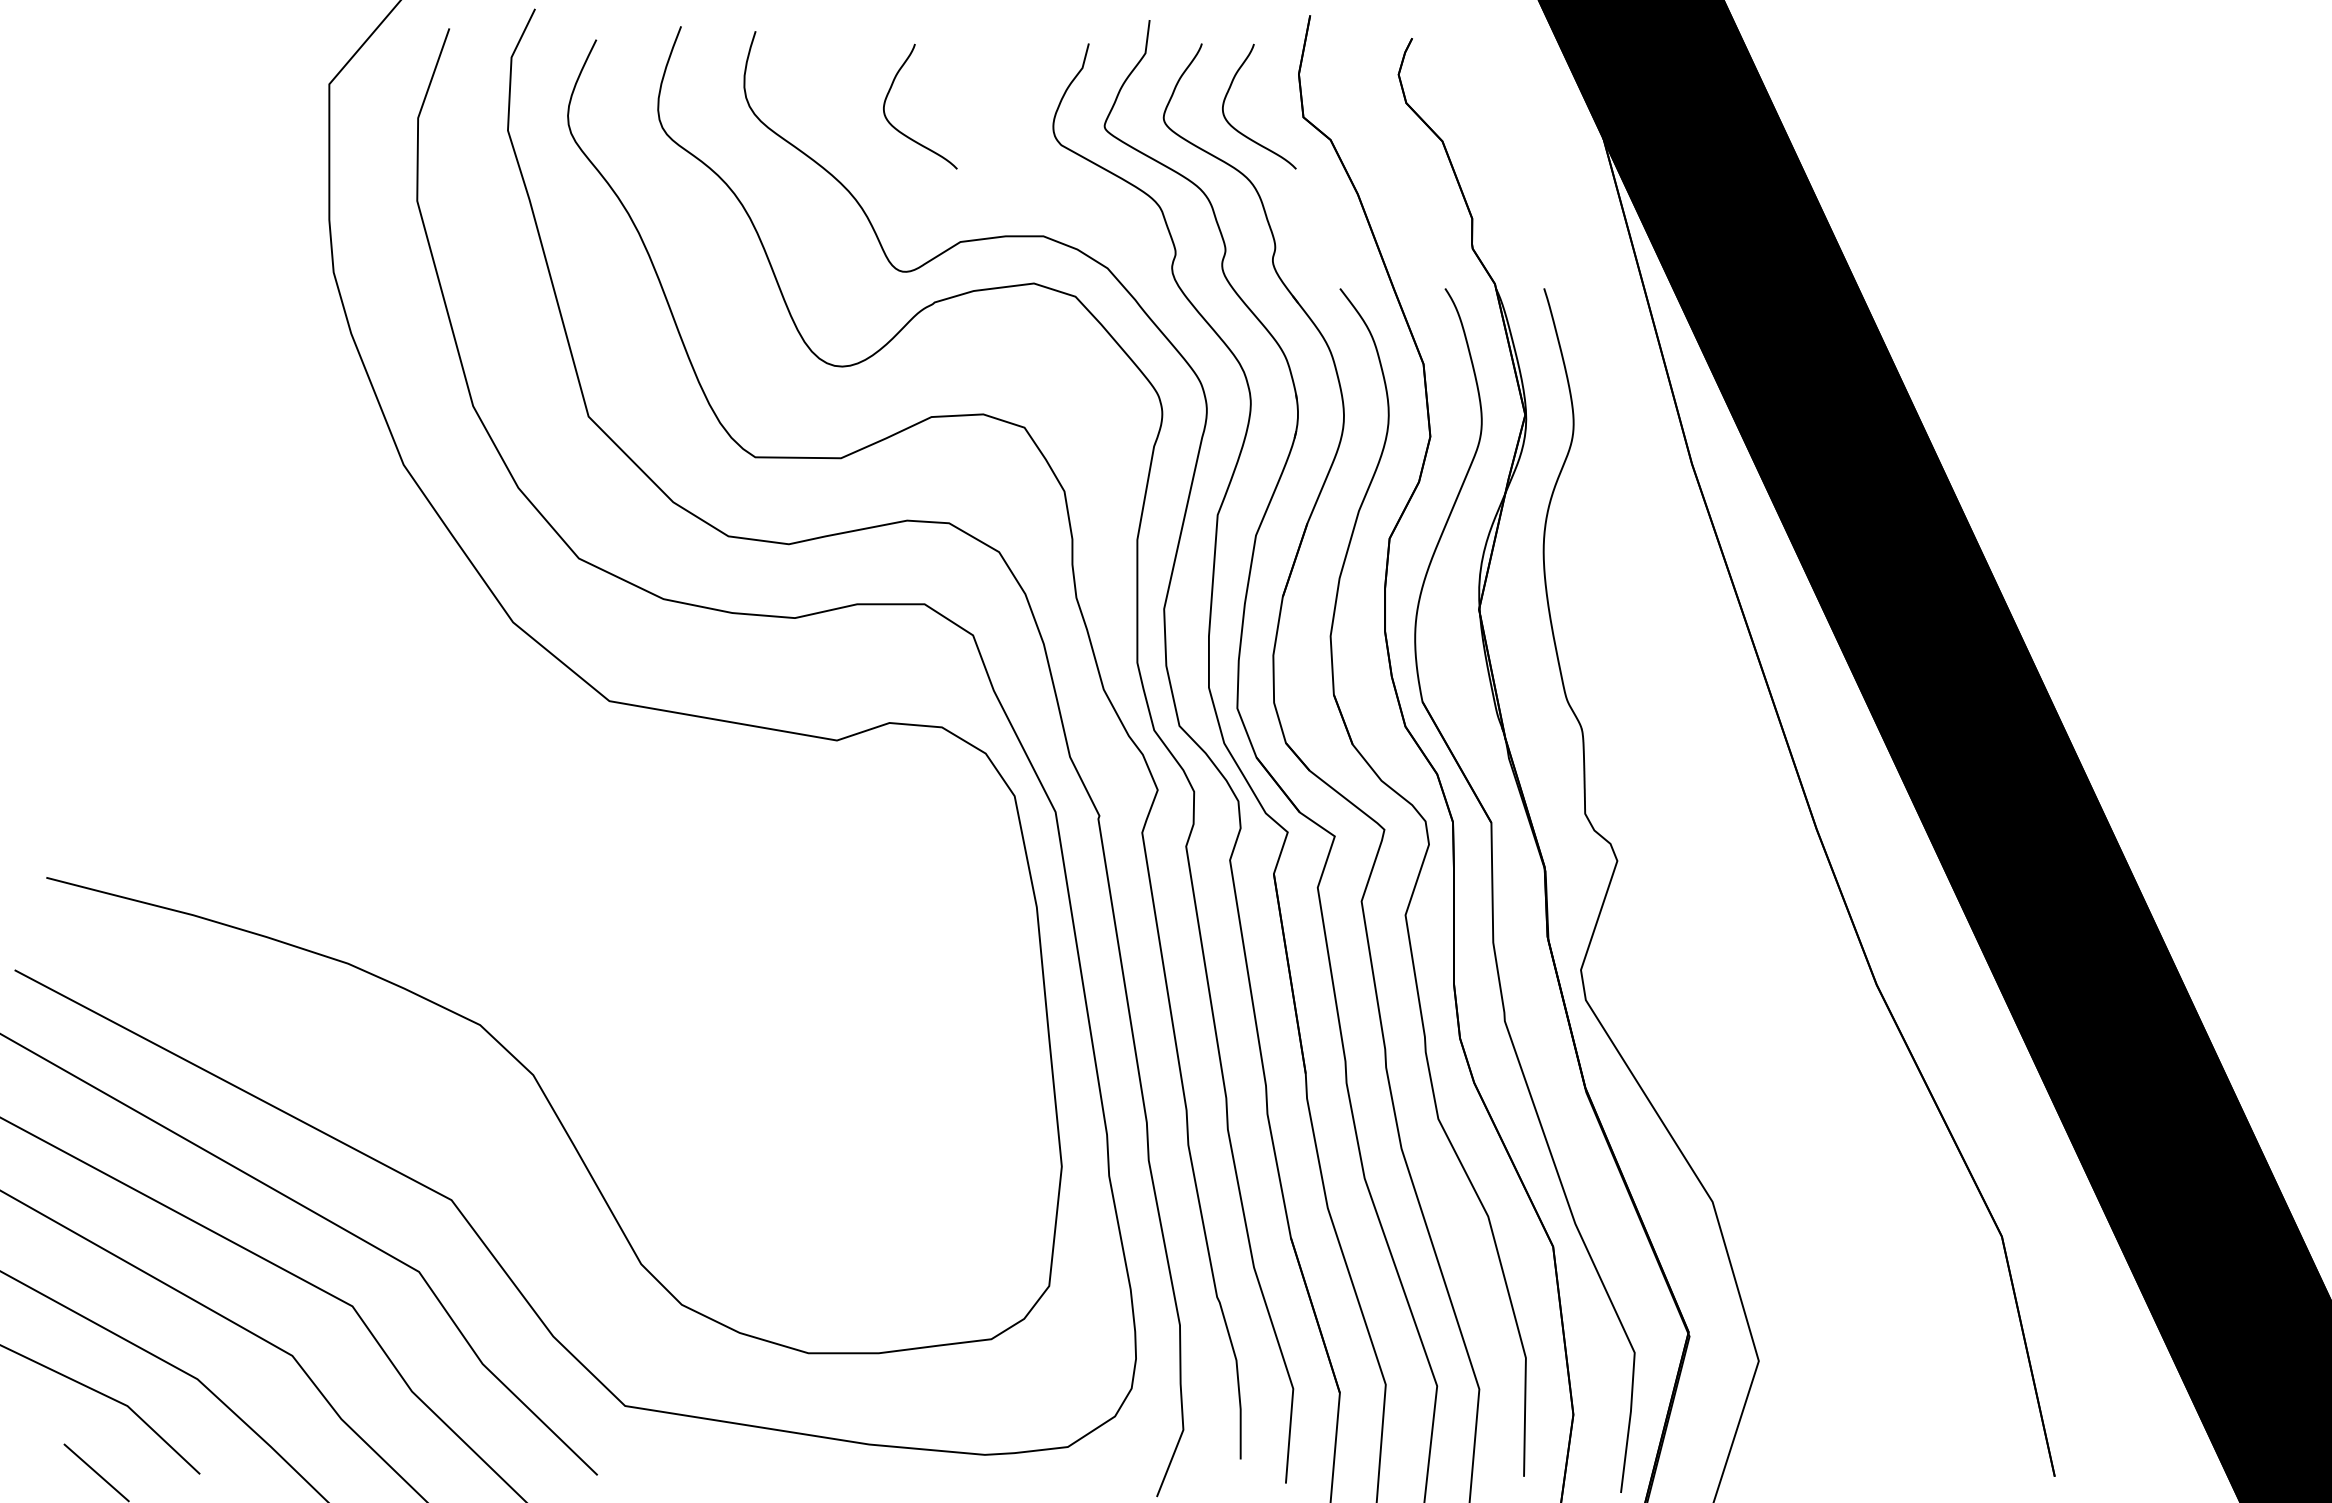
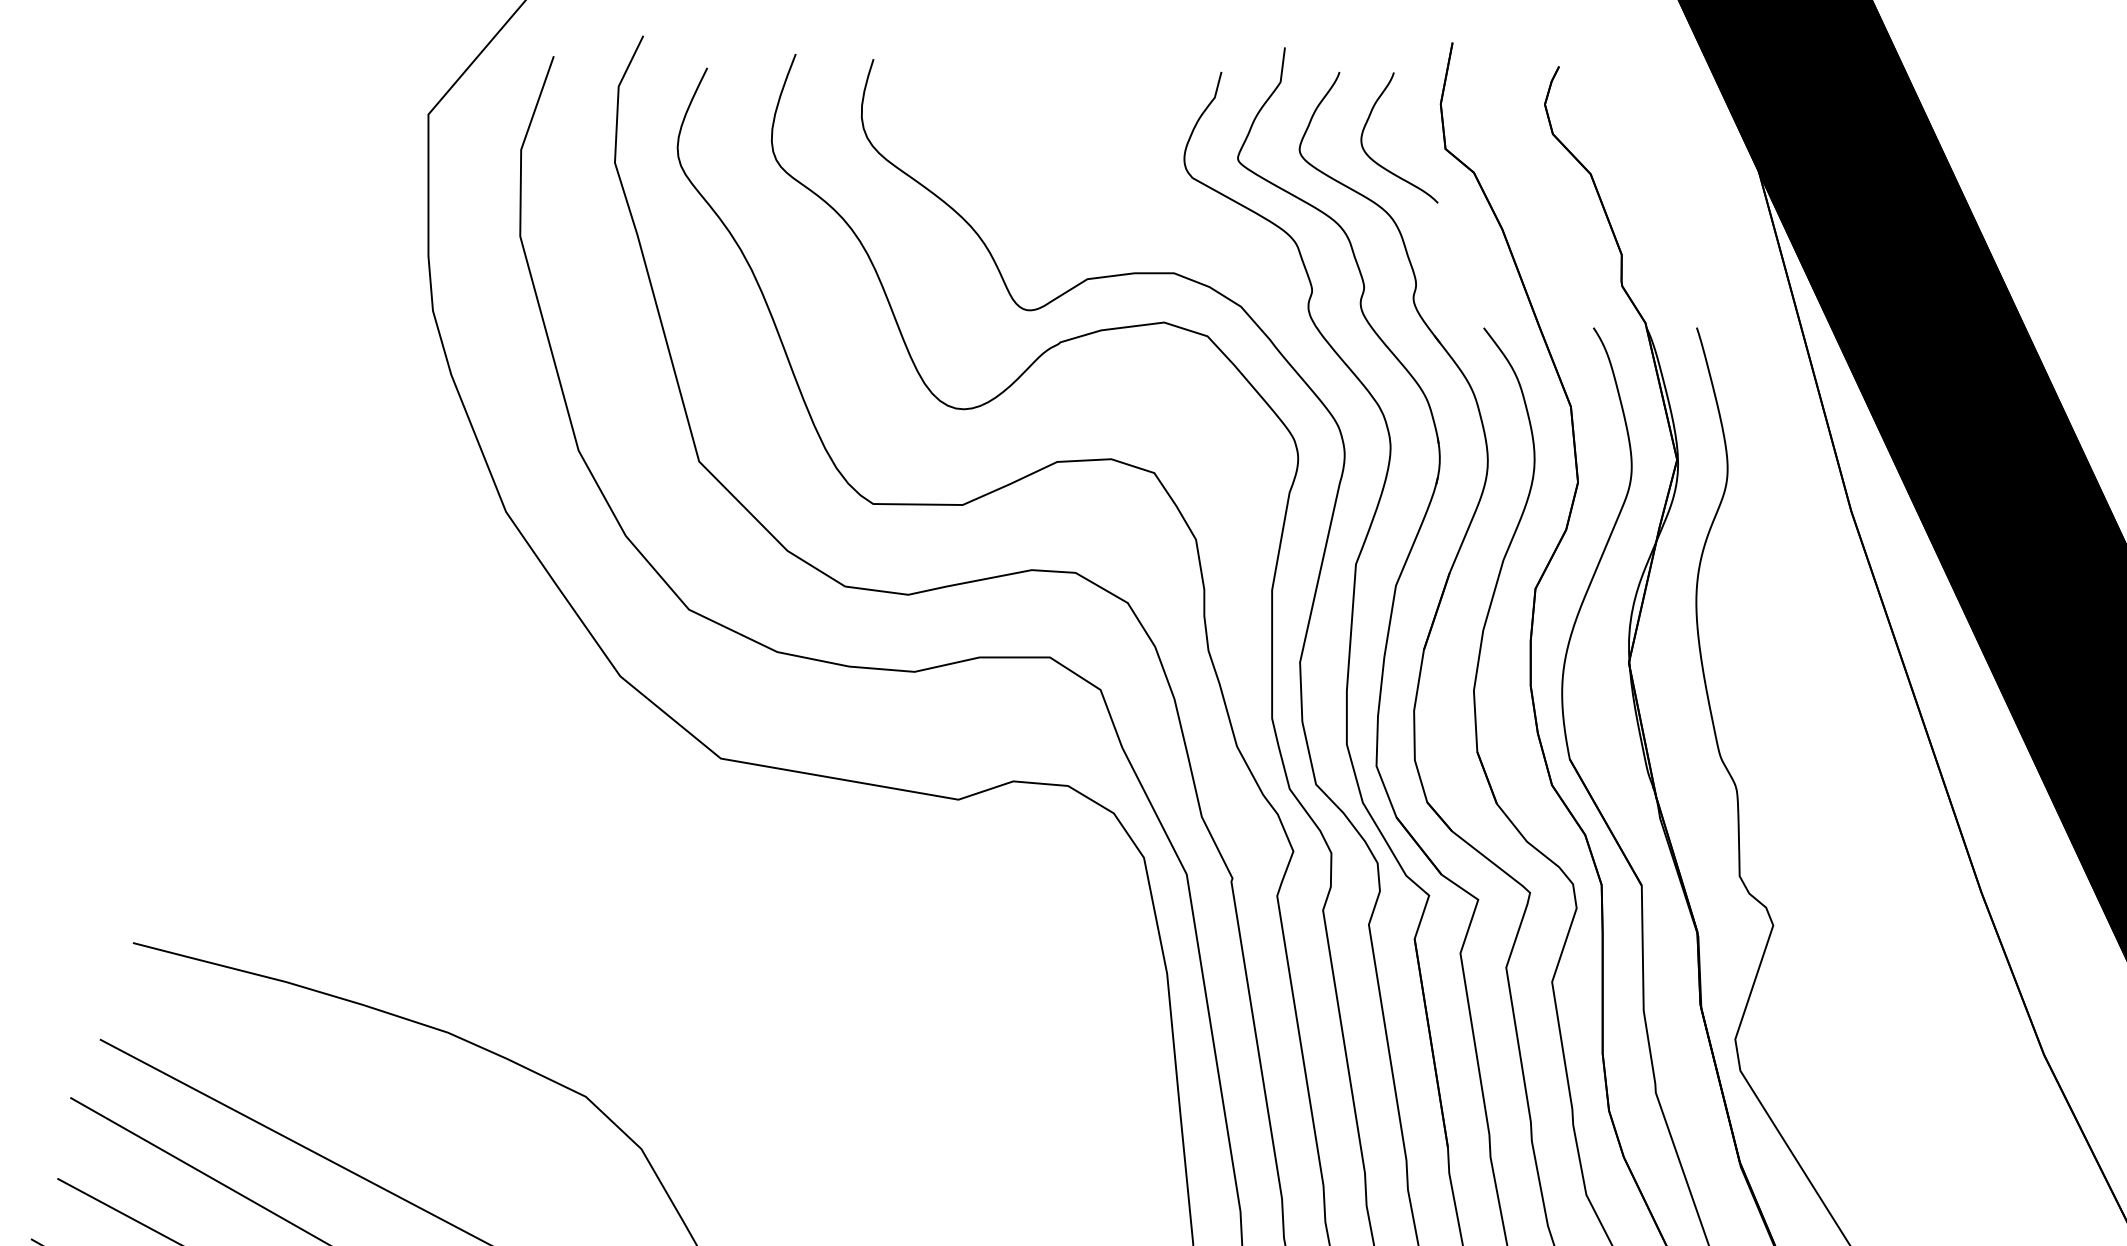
curve: (904, 133) -> (1028, 165), removed

